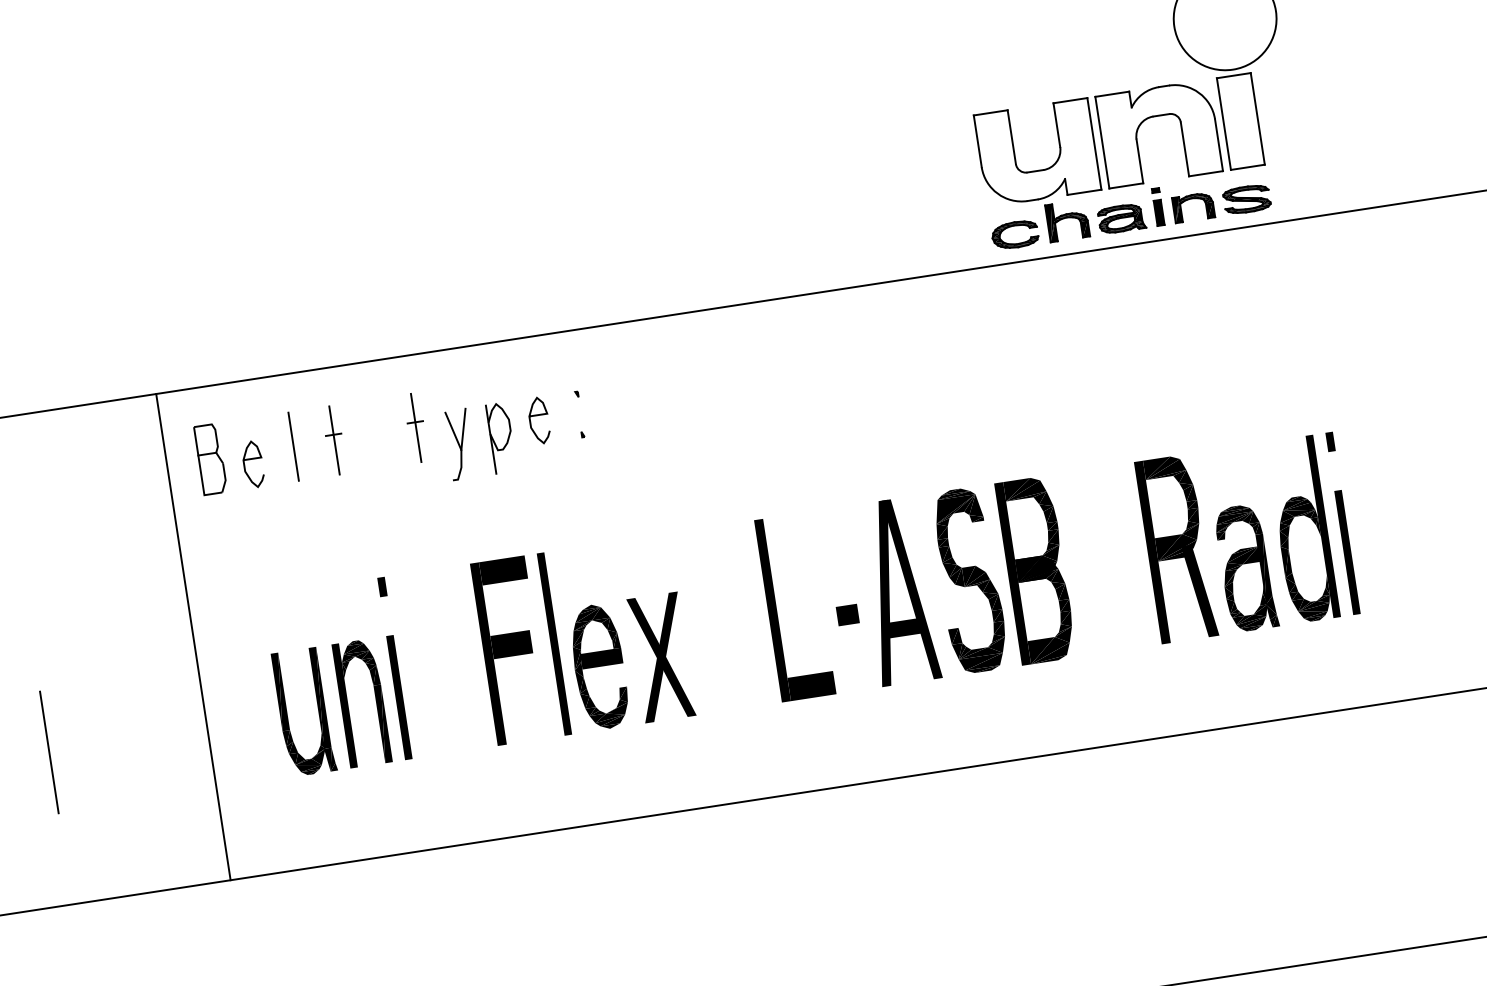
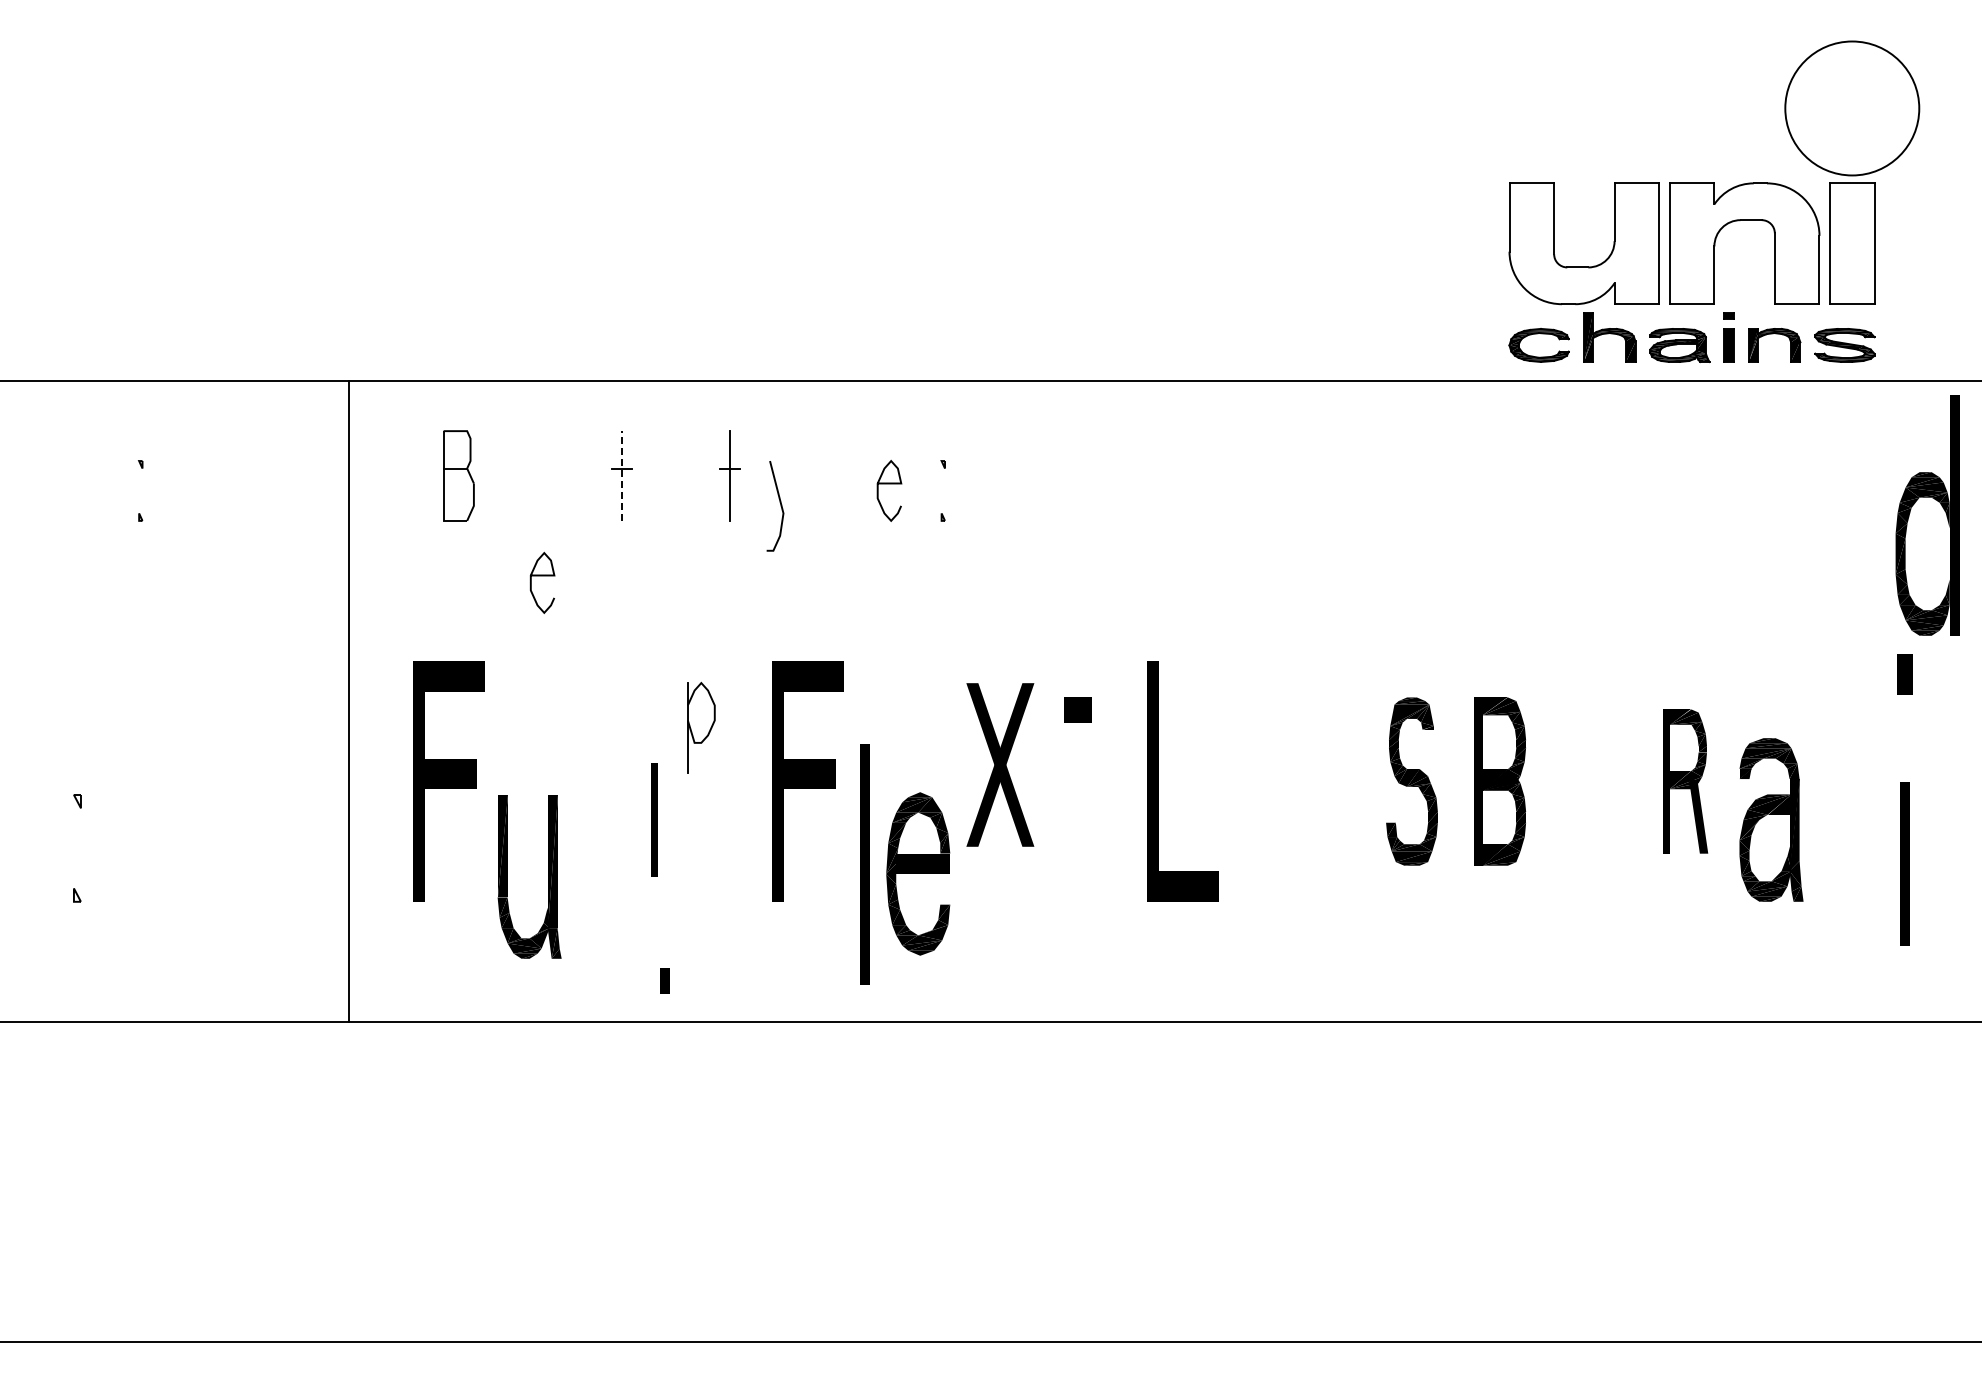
line: (462, 429) -> (789, 487), removed
part: (501, 437) -> (701, 727), moved
line: (334, 440) -> (621, 476), solid -> dashed
part: (1330, 441) -> (1904, 673), size x1.6
line: (293, 446) -> (568, 475), removed
curve: (252, 459) -> (542, 576), moved
part: (1302, 529) -> (1927, 515), moved
part: (1176, 548) -> (1685, 781), size x0.6
part: (1347, 552) -> (1904, 863), moved
part: (1036, 570) -> (1500, 781), size x0.7
part: (968, 580) -> (1411, 781), size x0.7
part: (382, 586) -> (664, 980), moved
part: (898, 591) -> (1318, 781), removed
part: (847, 614) -> (1077, 709), moved
line: (193, 637) -> (349, 701), moved
part: (553, 644) -> (864, 864), moved
part: (661, 657) -> (1000, 764), moved
part: (599, 666) -> (918, 873), moved
part: (238, 692) -> (448, 781), added
part: (399, 697) -> (654, 819), size x0.7
part: (348, 705) -> (587, 819), removed
part: (318, 709) -> (548, 876), moved
line: (49, 752) -> (193, 821), removed

